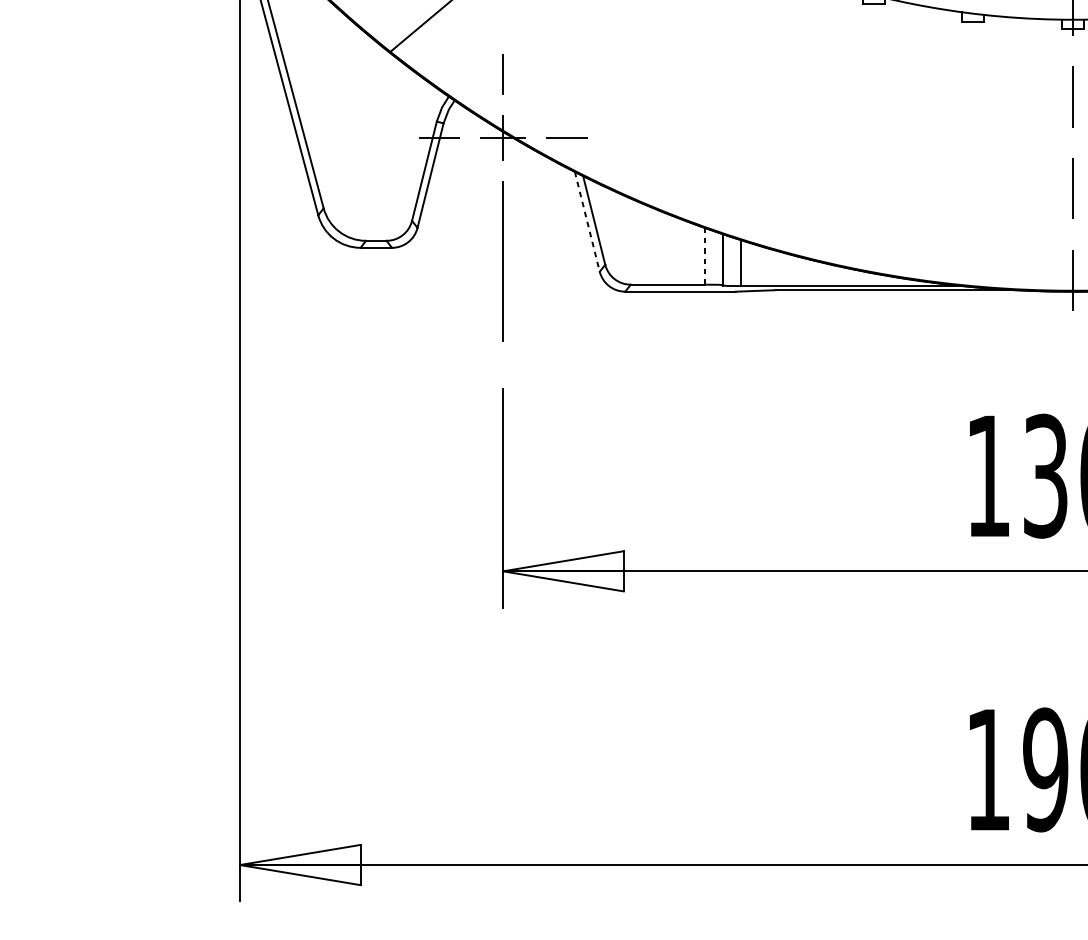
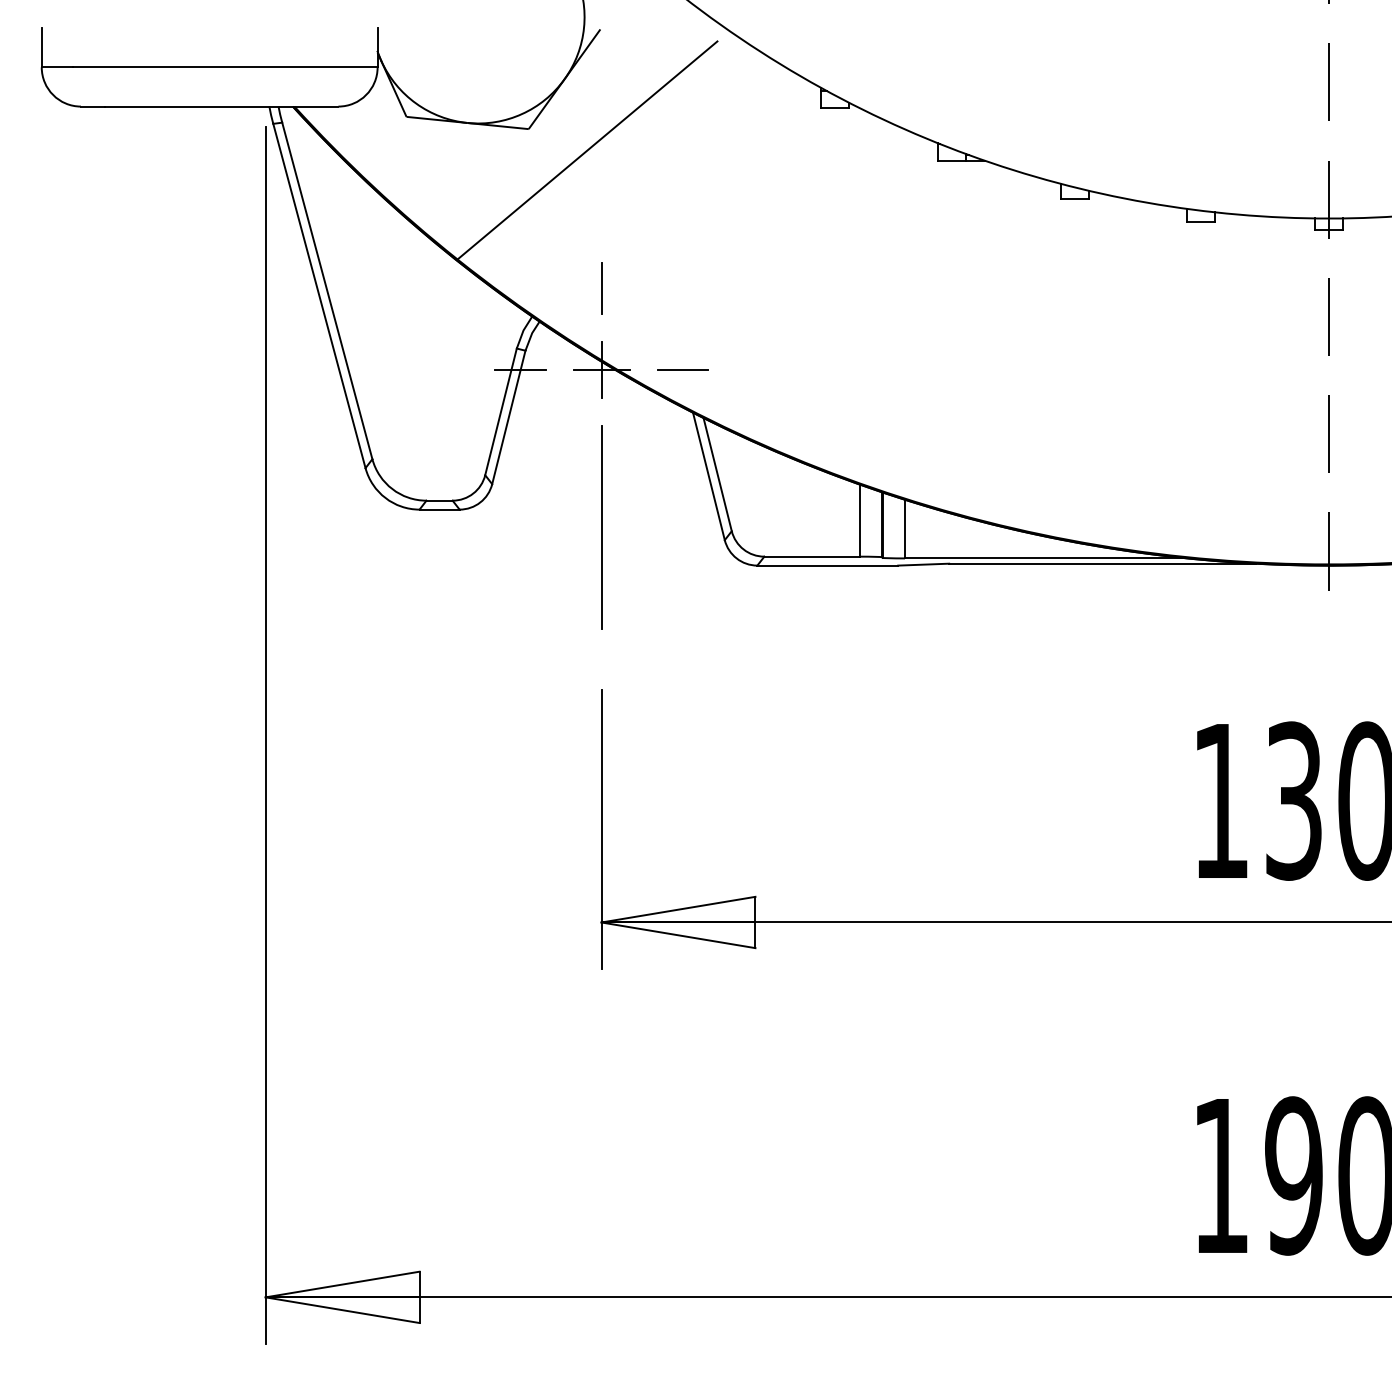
line: (587, 221) -> (708, 476), dashed -> solid
line: (705, 256) -> (859, 520), dashed -> solid

